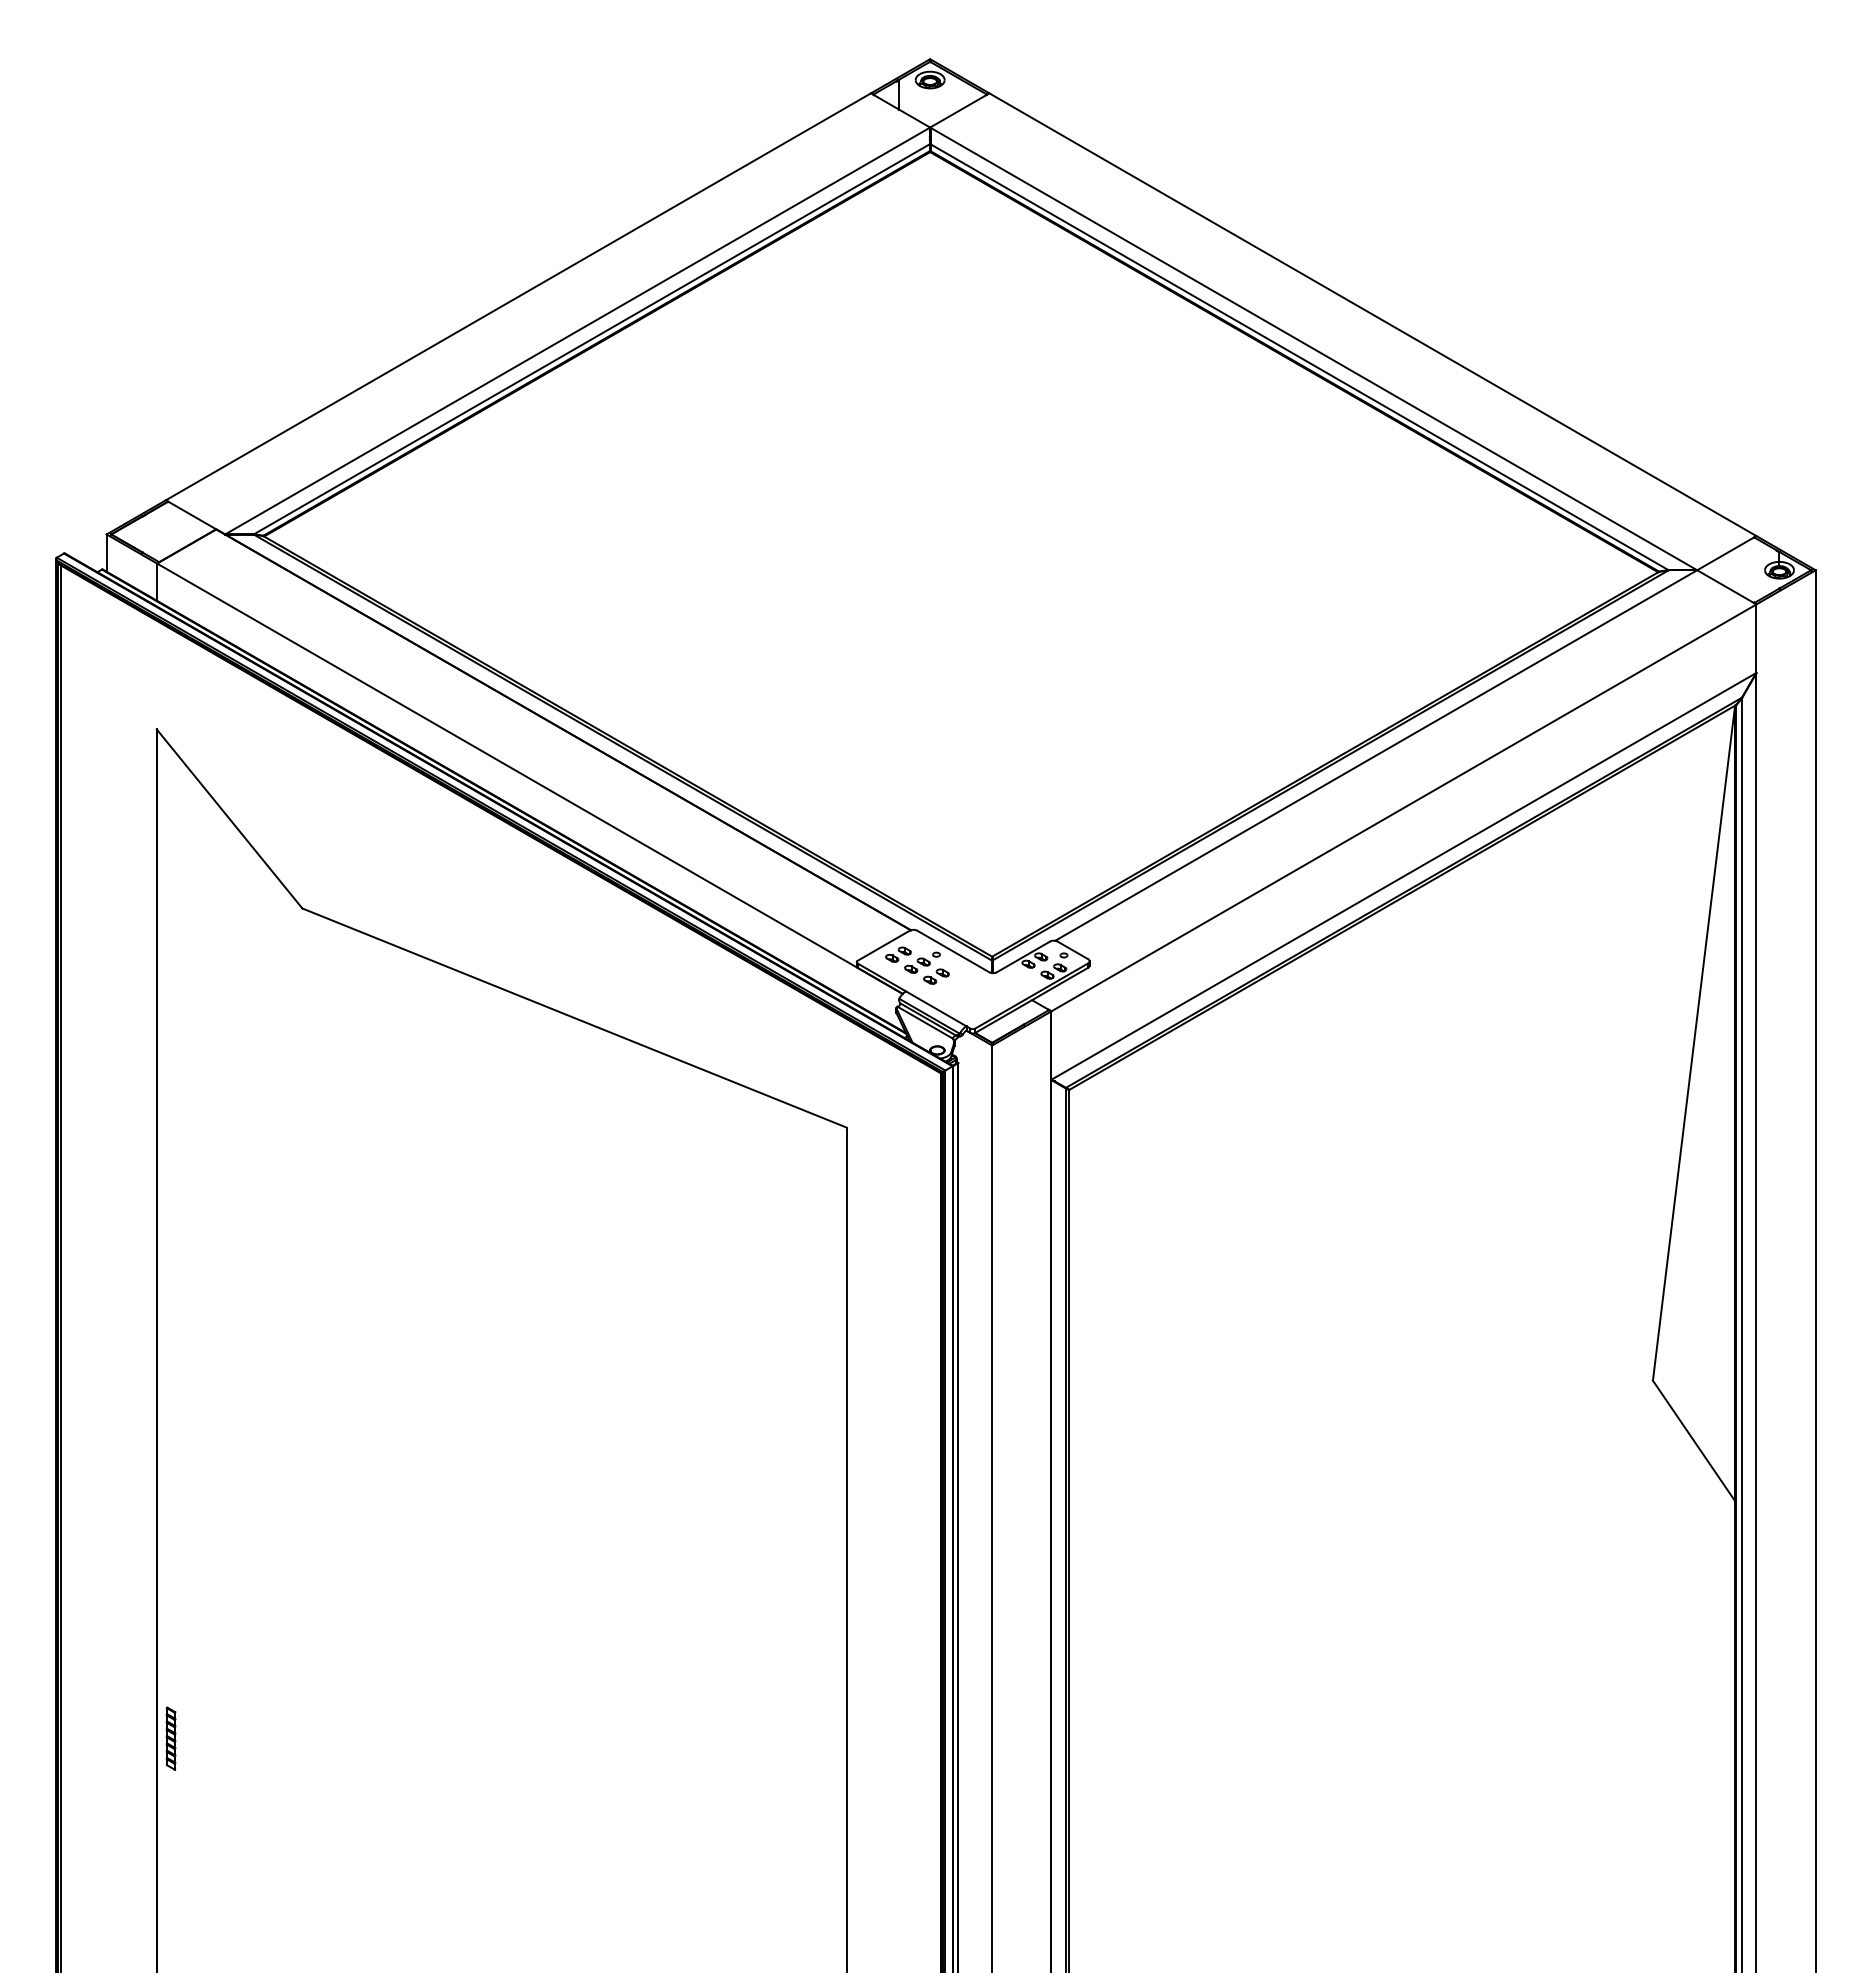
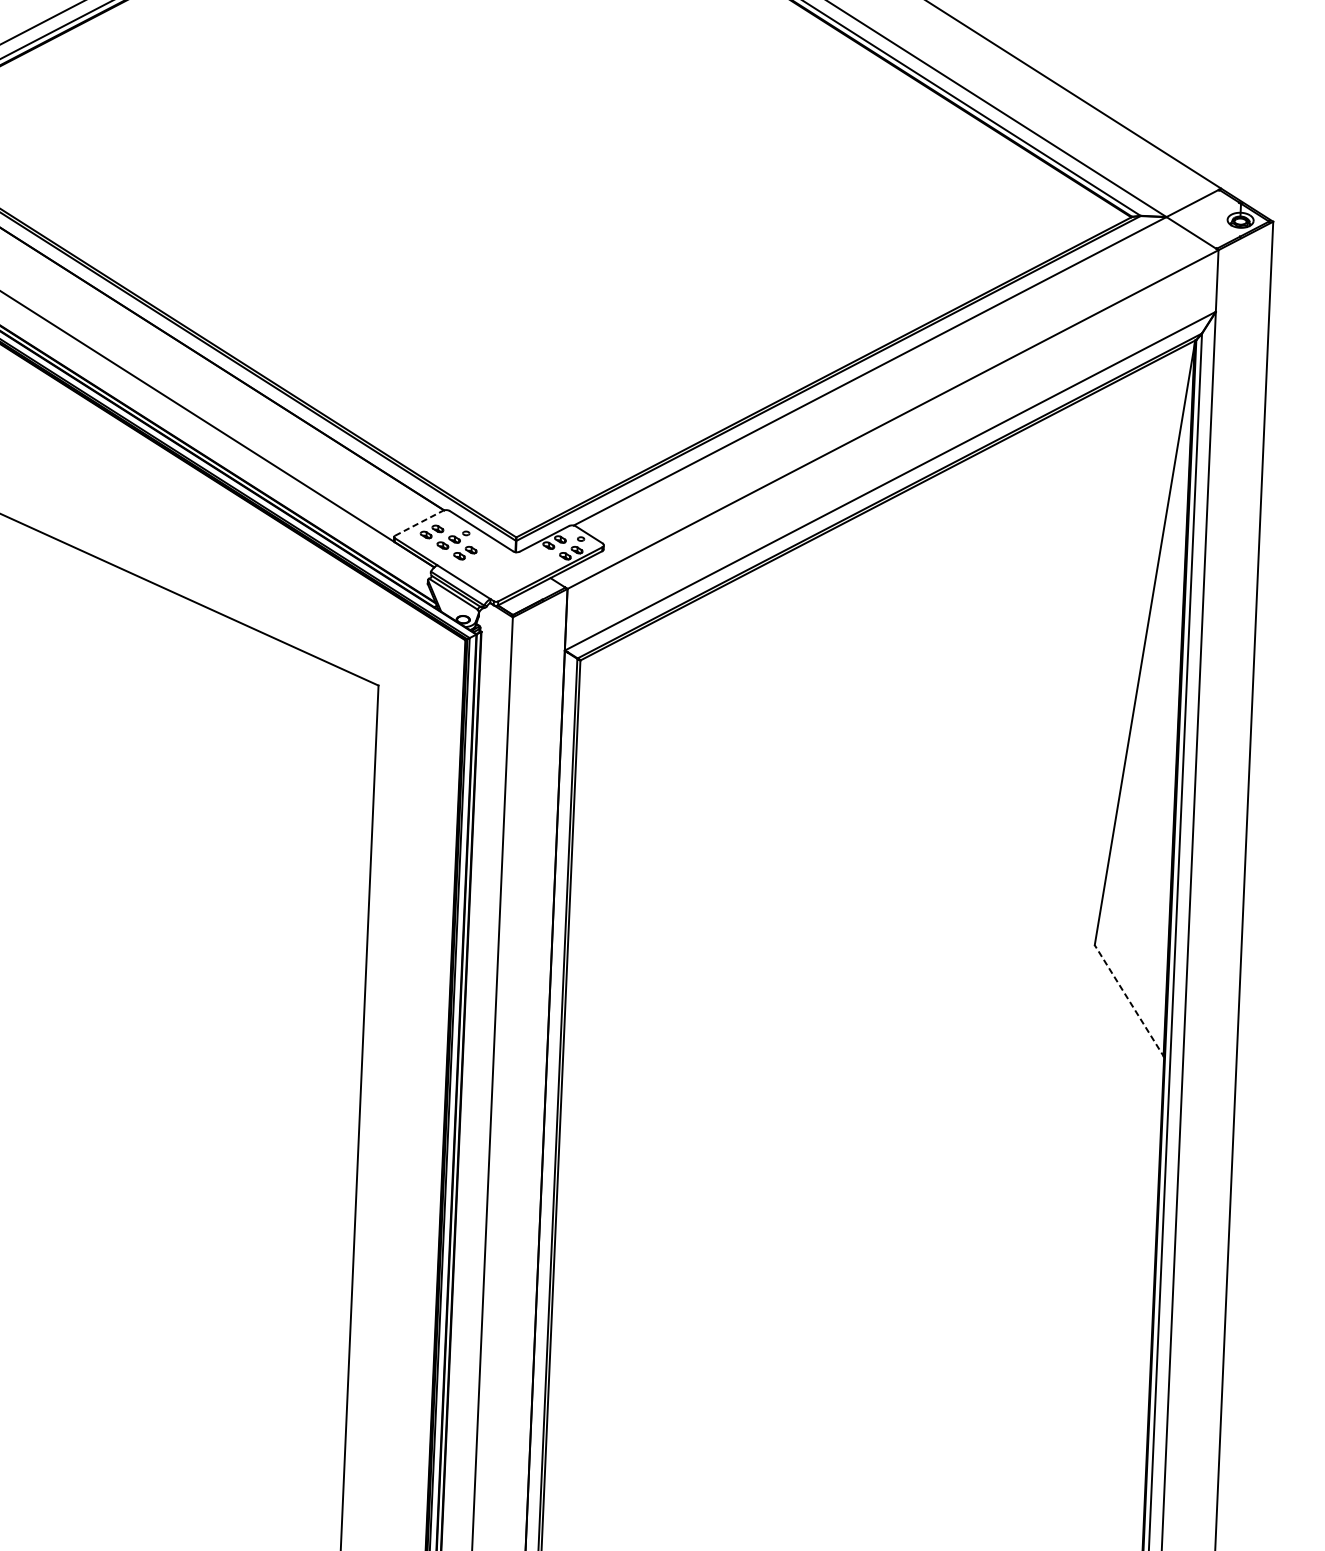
line: (884, 945) -> (419, 523), solid -> dashed
line: (1694, 1441) -> (1129, 1001), solid -> dashed

